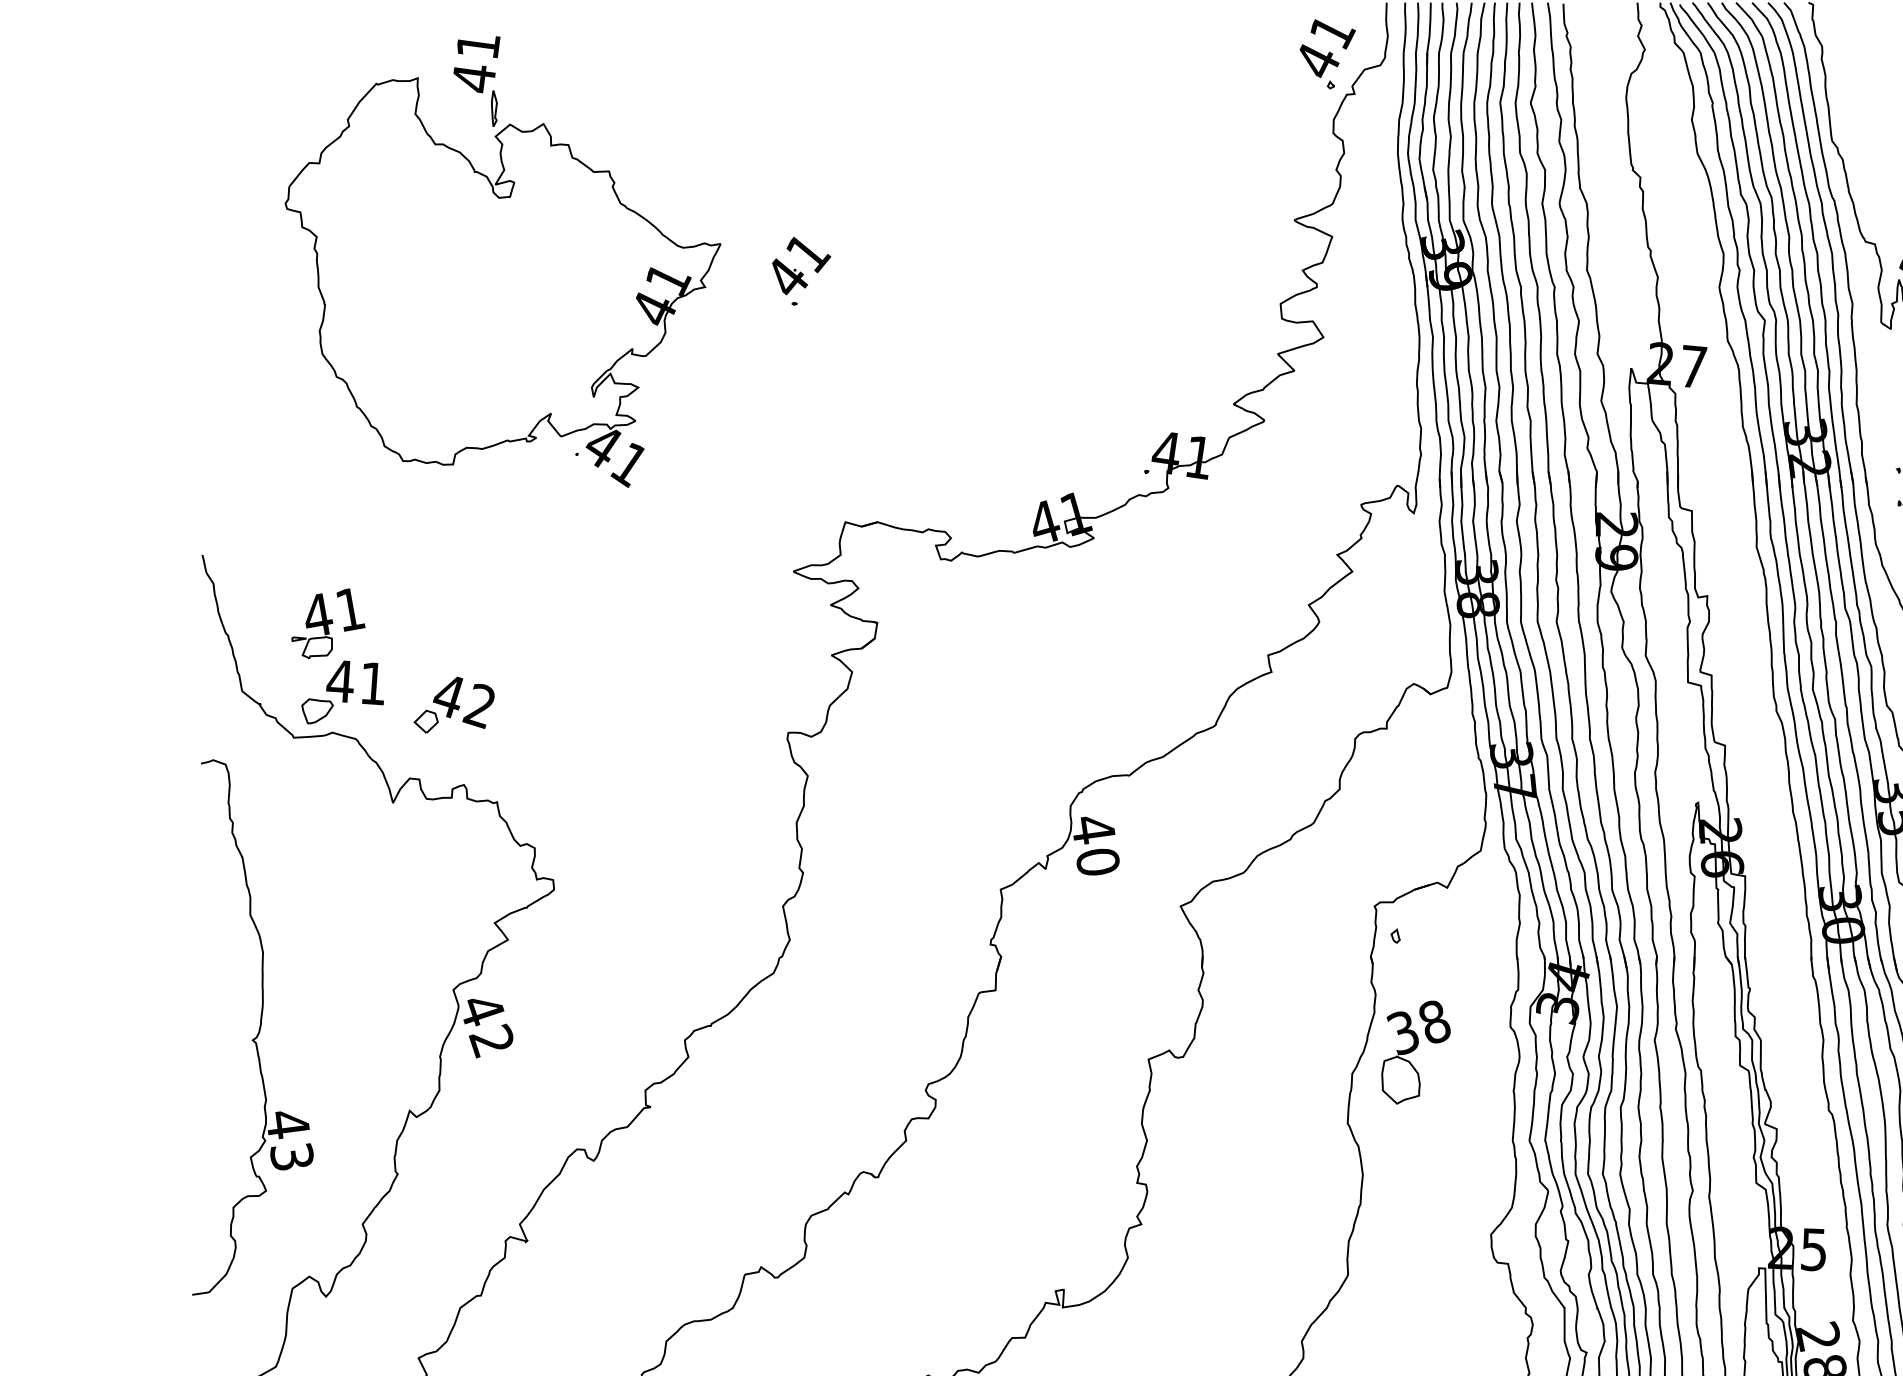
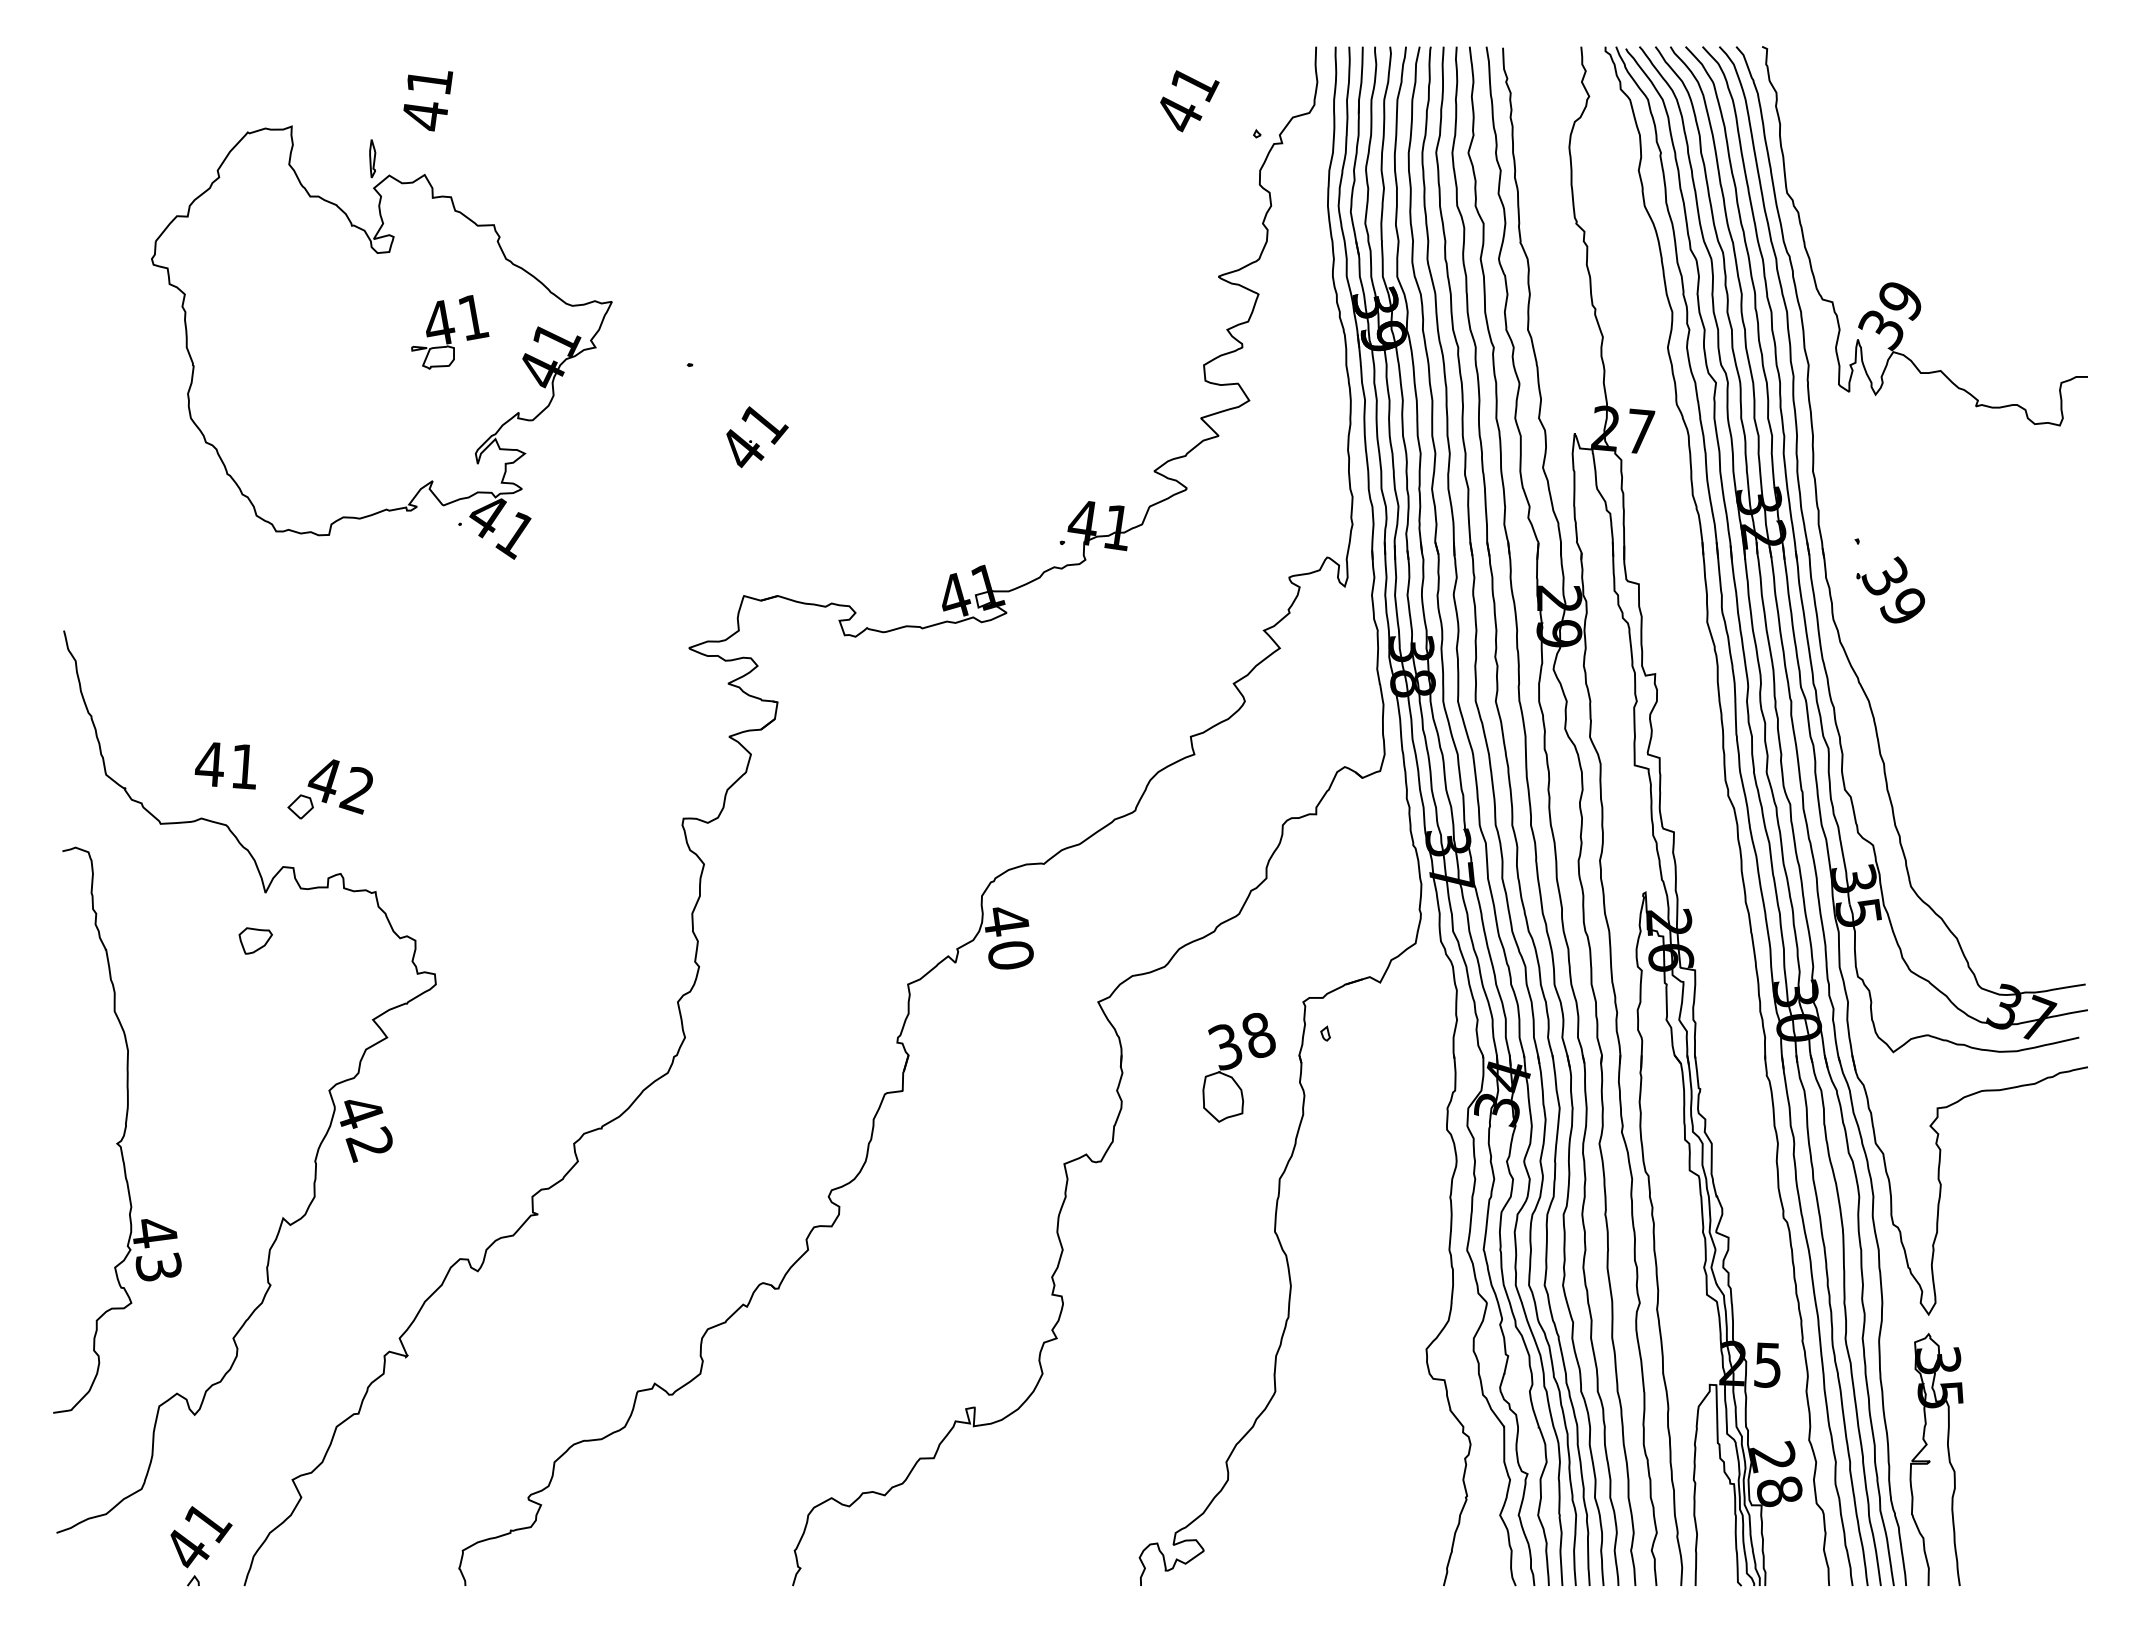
text: (1327, 48) -> (1189, 101), moved
text: (477, 64) -> (428, 101), moved
part: (801, 266) -> (757, 437), moved
part: (328, 623) -> (450, 332), moved
part: (317, 710) -> (255, 940), moved
part: (1415, 1052) -> (1238, 1067), moved

